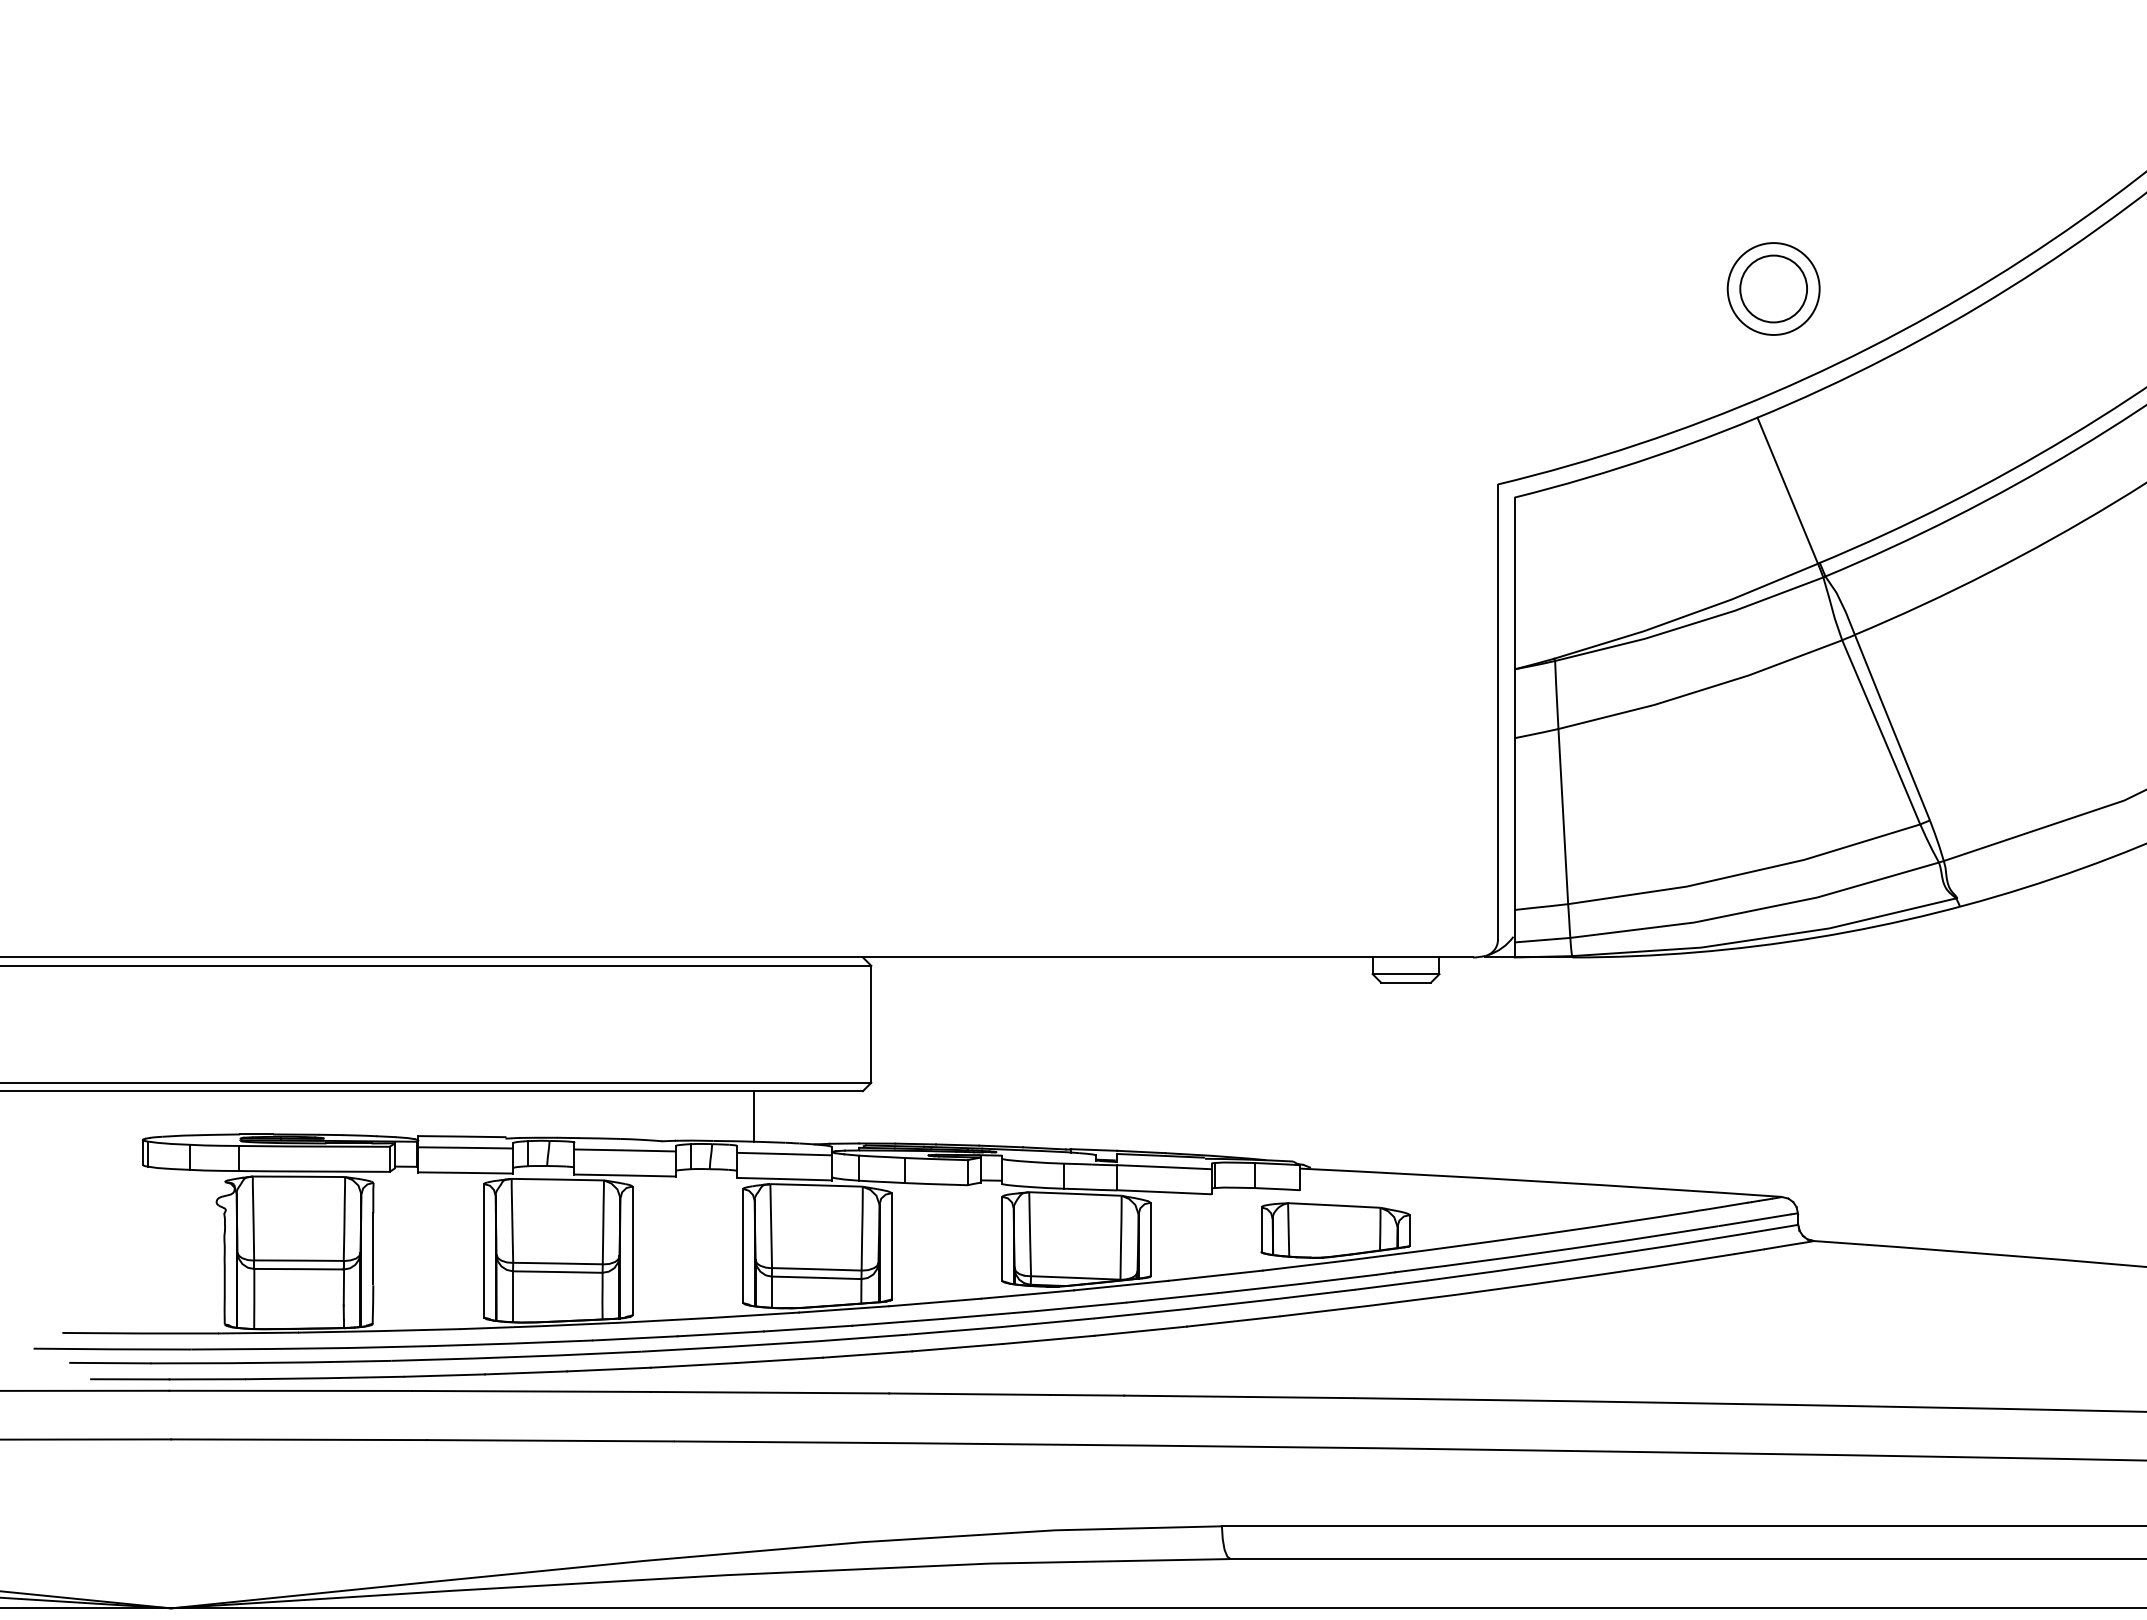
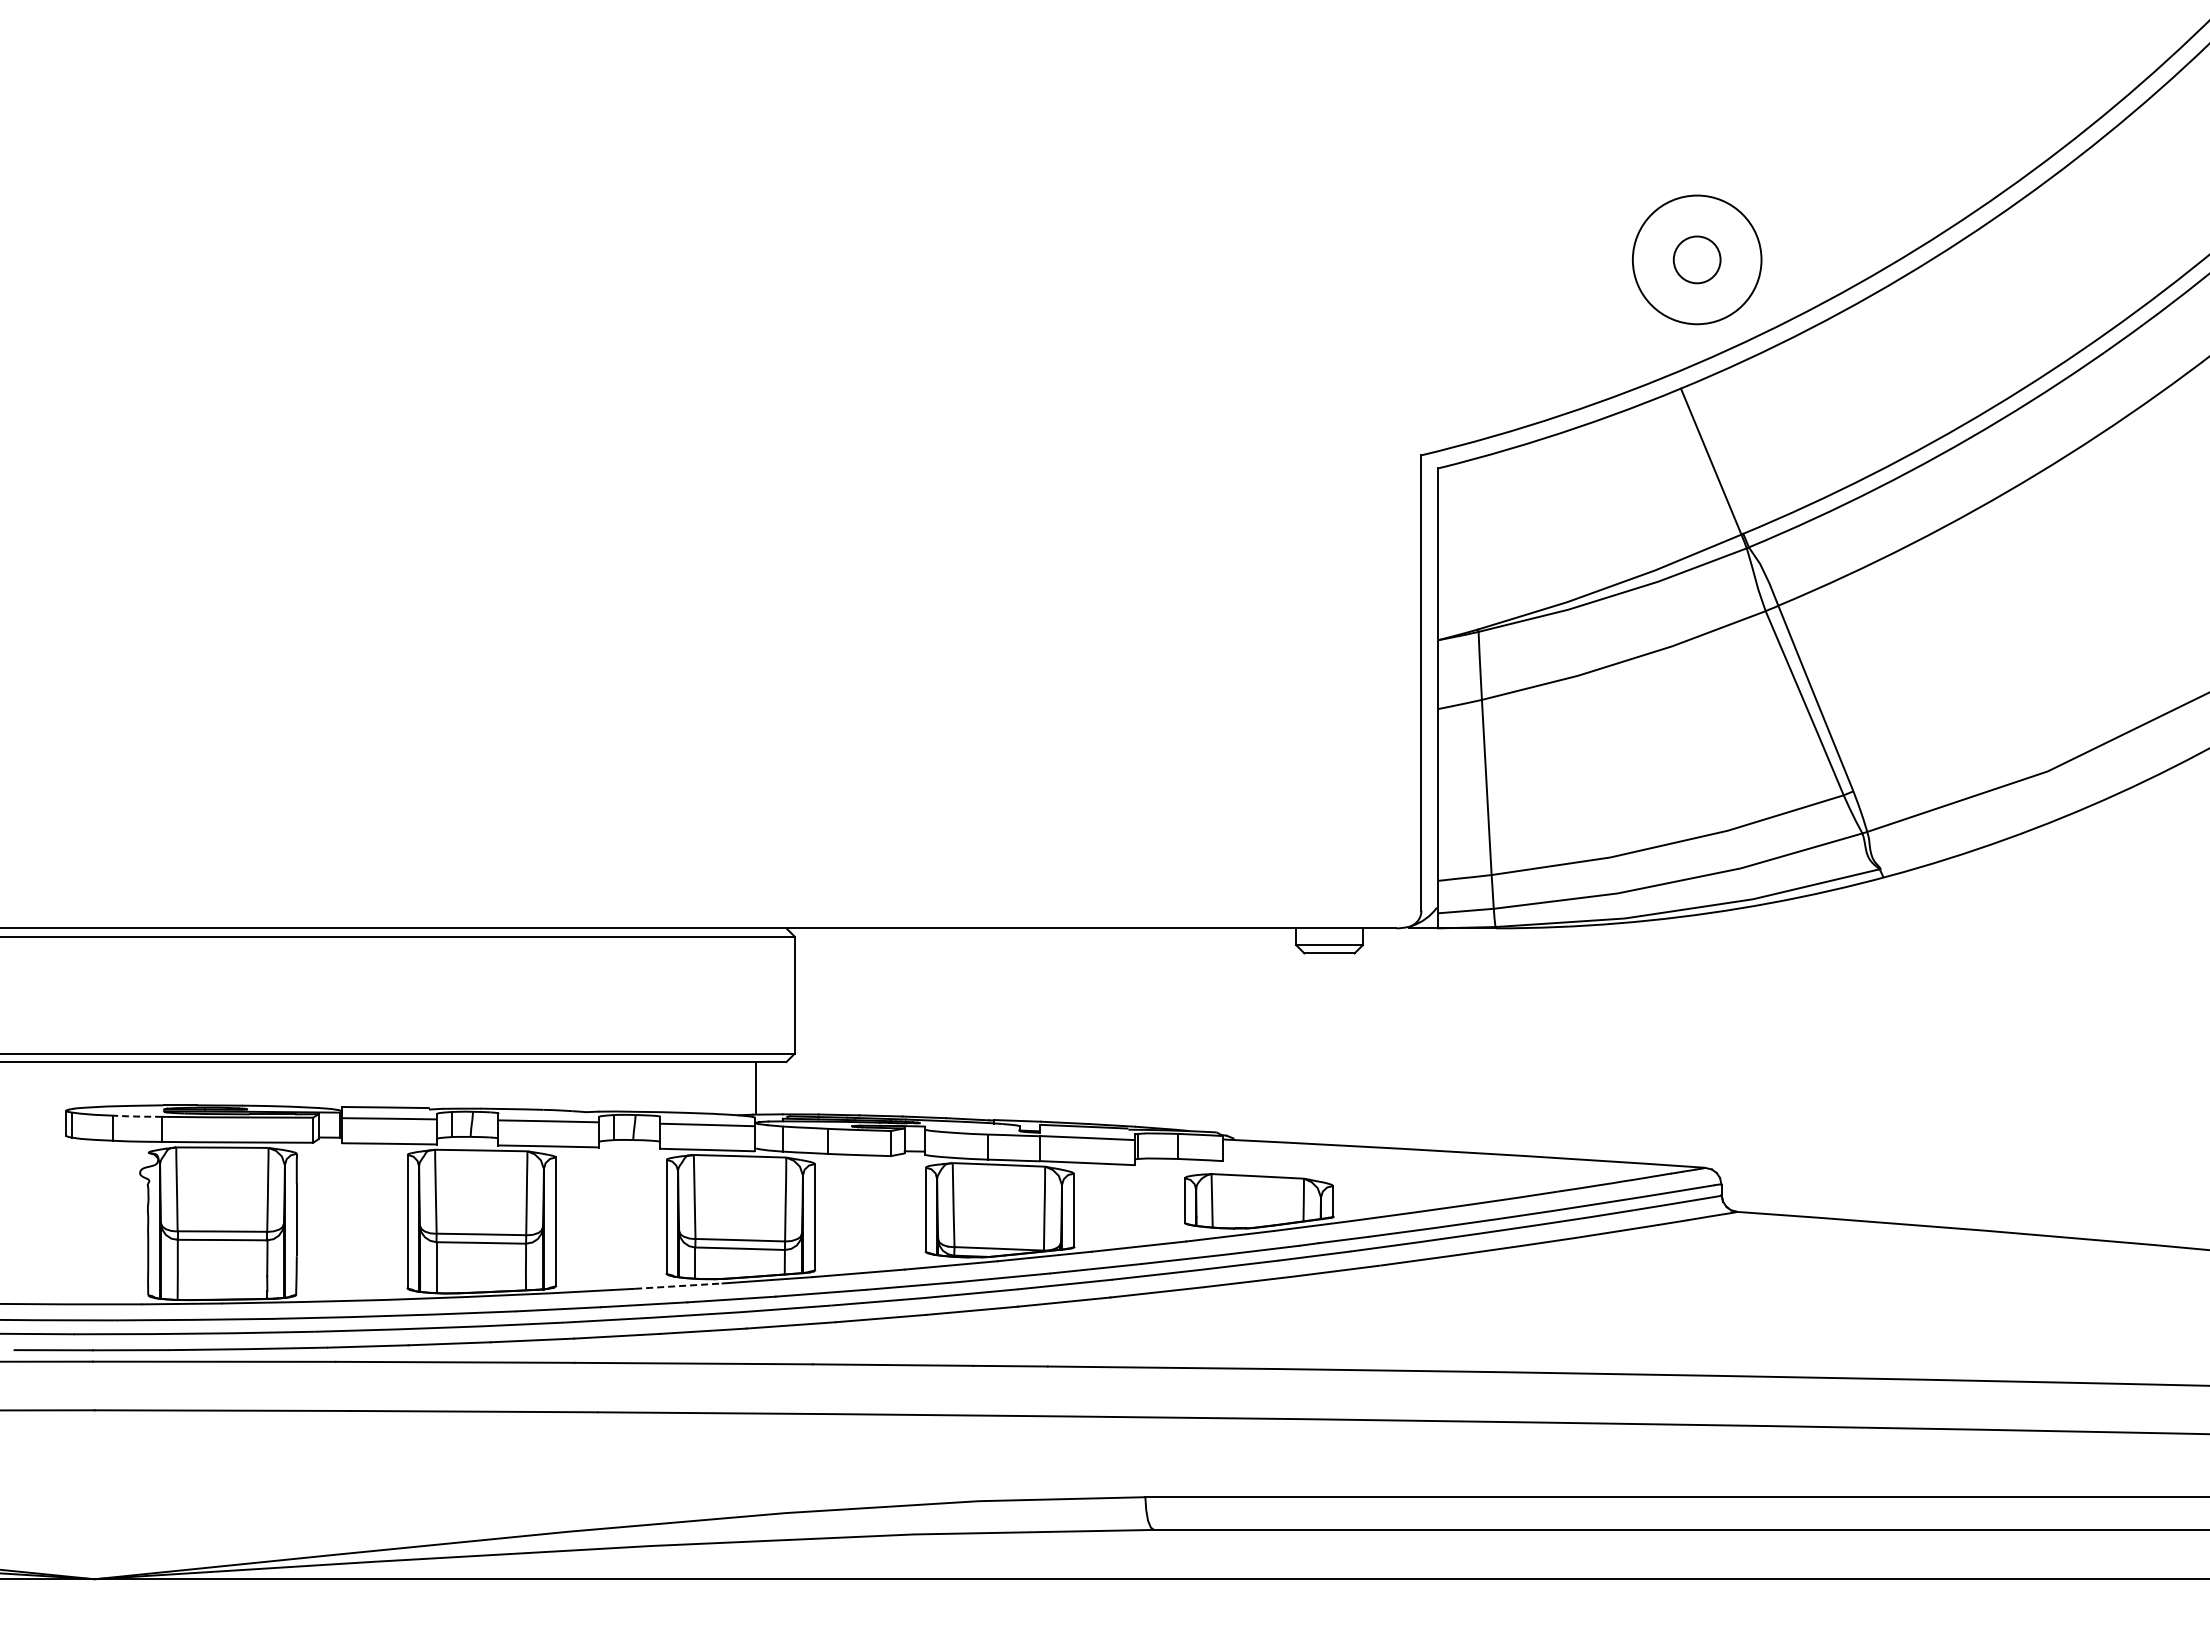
circle: (1773, 288) -> (1696, 259), size x0.7
circle: (1774, 288) -> (1697, 259), size x1.4
line: (754, 1116) -> (755, 1087), moved
line: (214, 1145) -> (137, 1116), solid -> dashed
line: (755, 1315) -> (678, 1286), solid -> dashed

